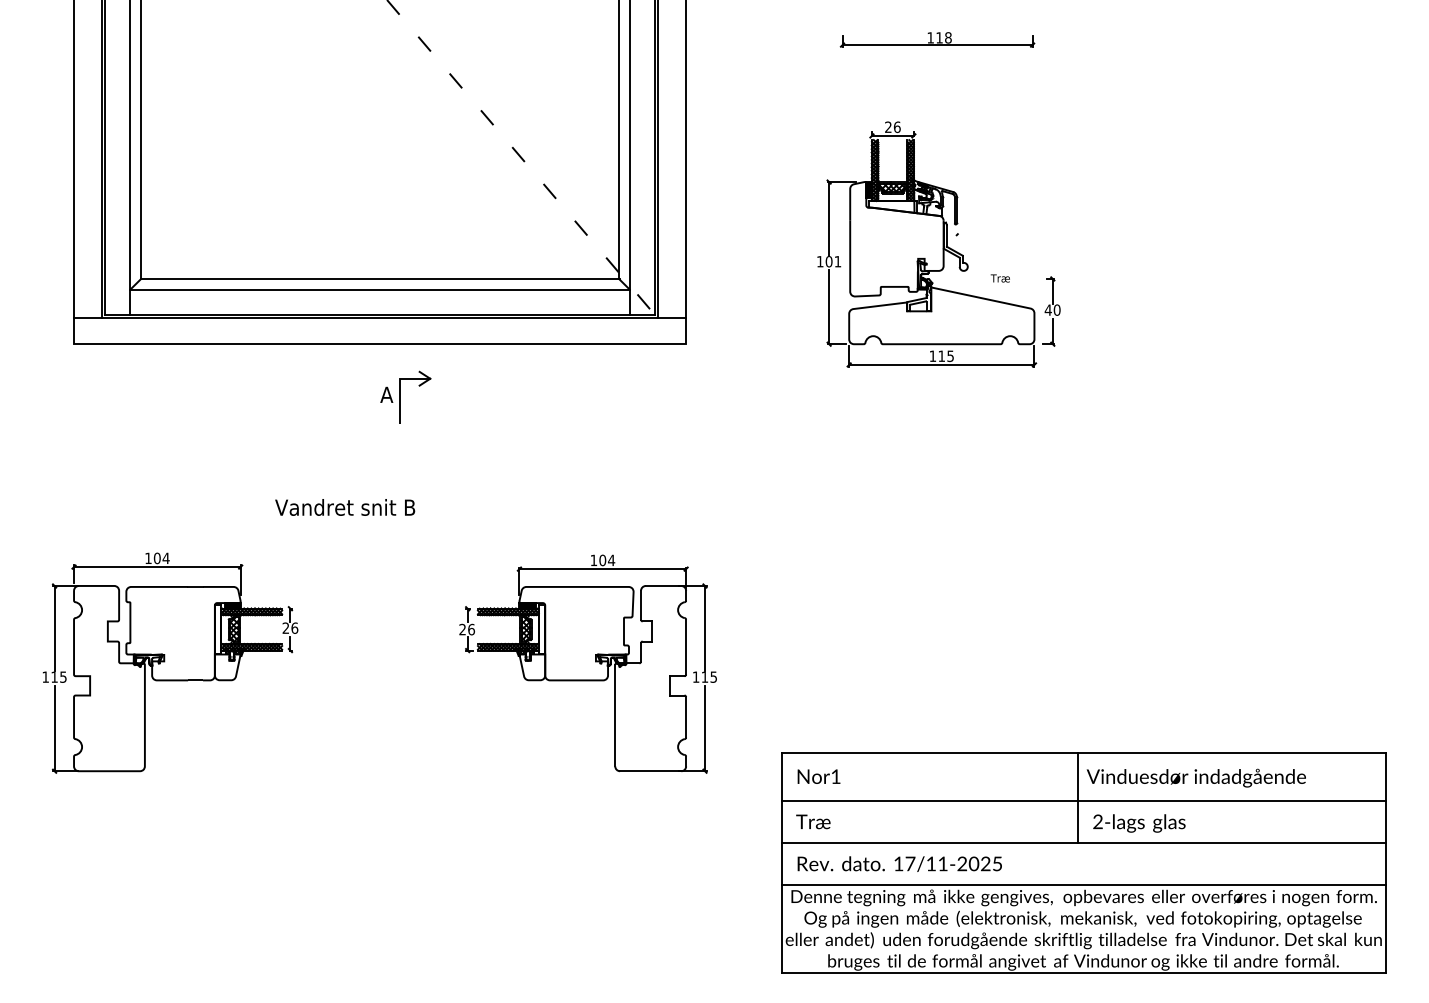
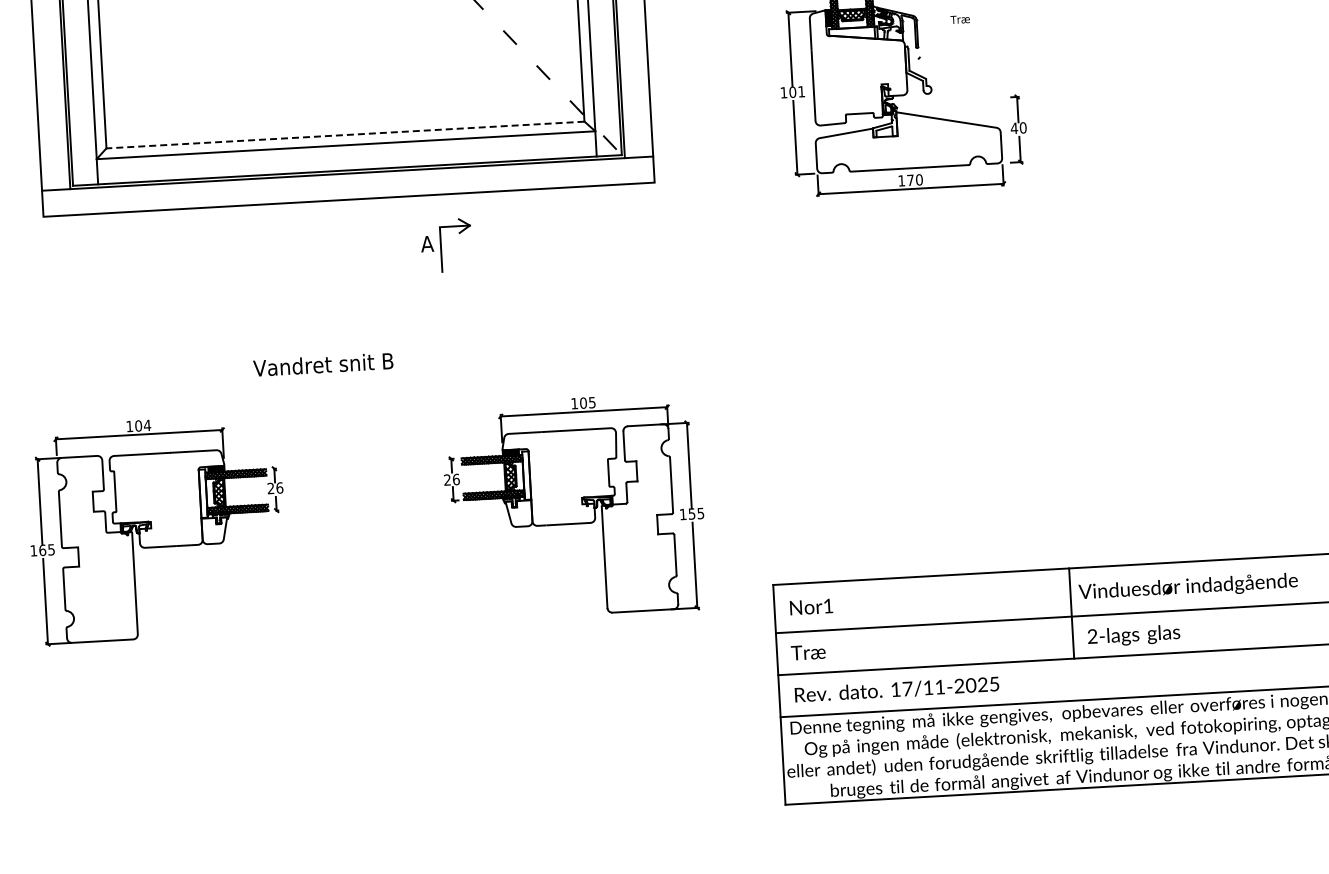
text: (999, 278) -> (959, 19), moved
line: (379, 279) -> (344, 135), solid -> dashed
text: (946, 356) -> (915, 180), 115 -> 170
part: (405, 396) -> (446, 244), moved
text: (611, 560) -> (592, 402), 104 -> 105
text: (54, 676) -> (42, 549), 115 -> 165
text: (704, 676) -> (691, 513), 115 -> 155

